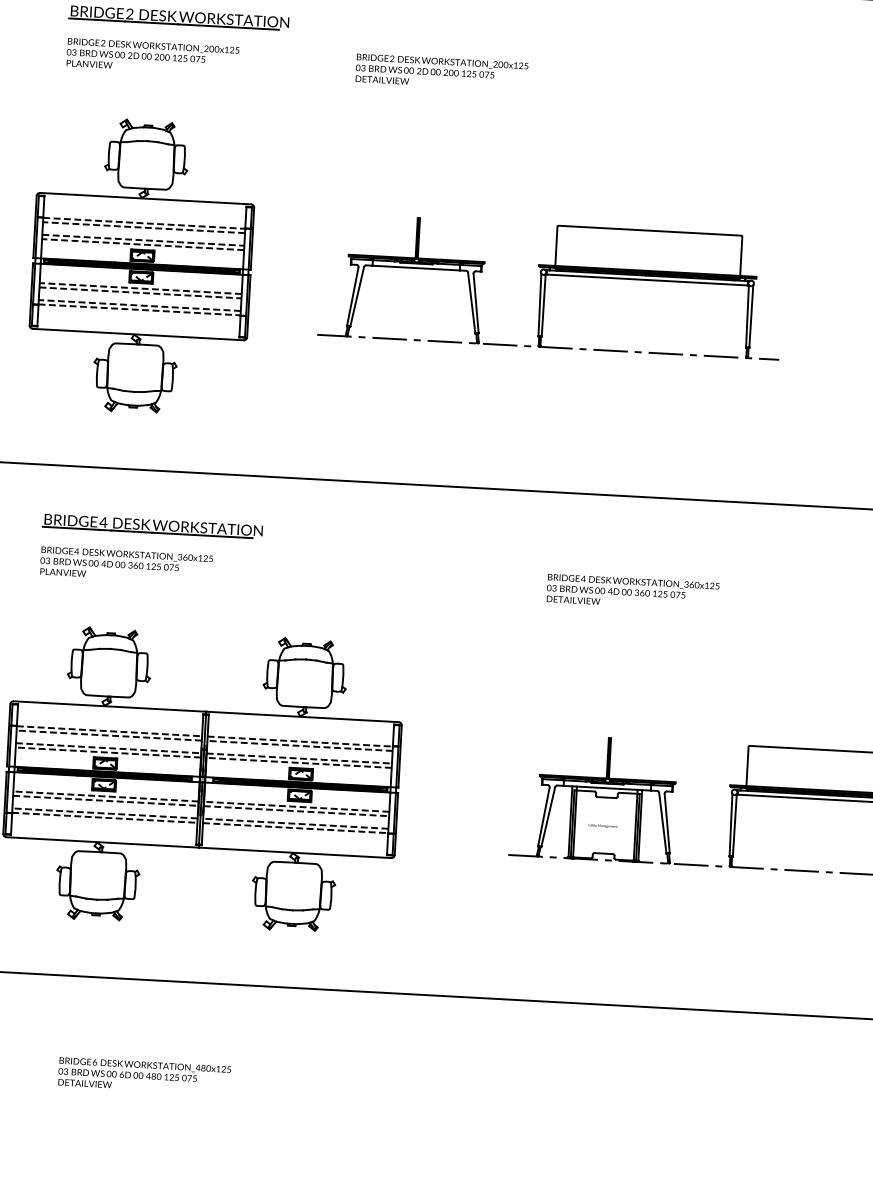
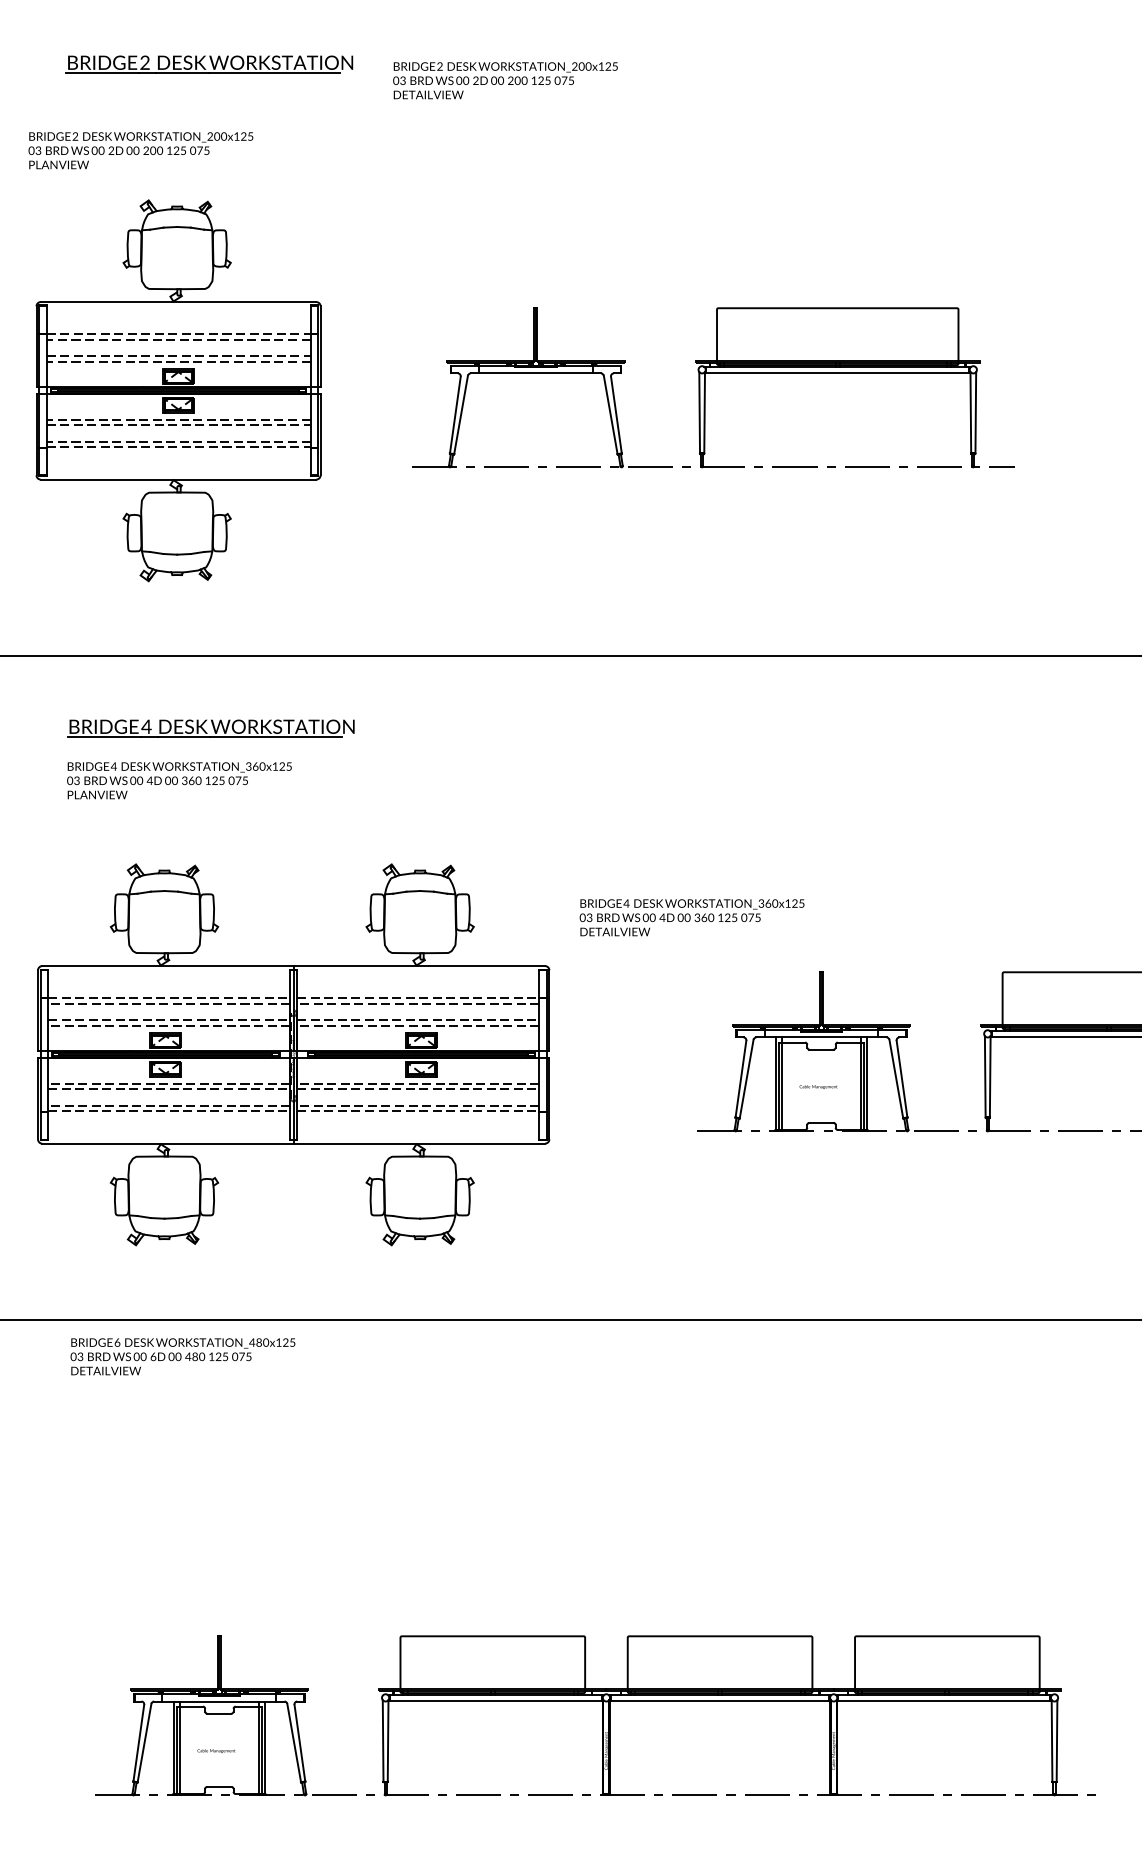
text: (152, 56) -> (140, 150), moved
text: (441, 72) -> (505, 80), moved
text: (632, 592) -> (691, 917), moved
text: (144, 1075) -> (182, 1356), moved

